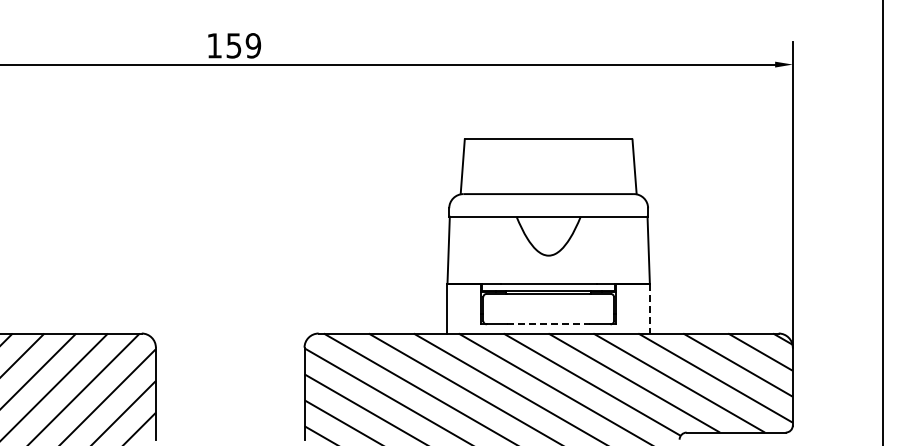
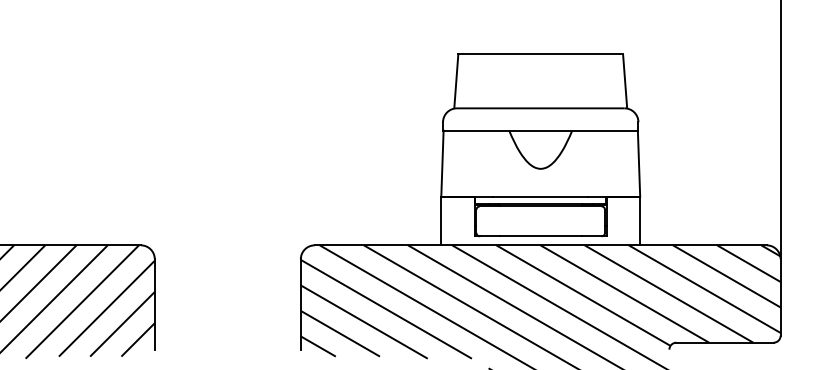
line: (649, 308) -> (639, 220), dashed -> solid
line: (548, 324) -> (540, 236), dashed -> solid

